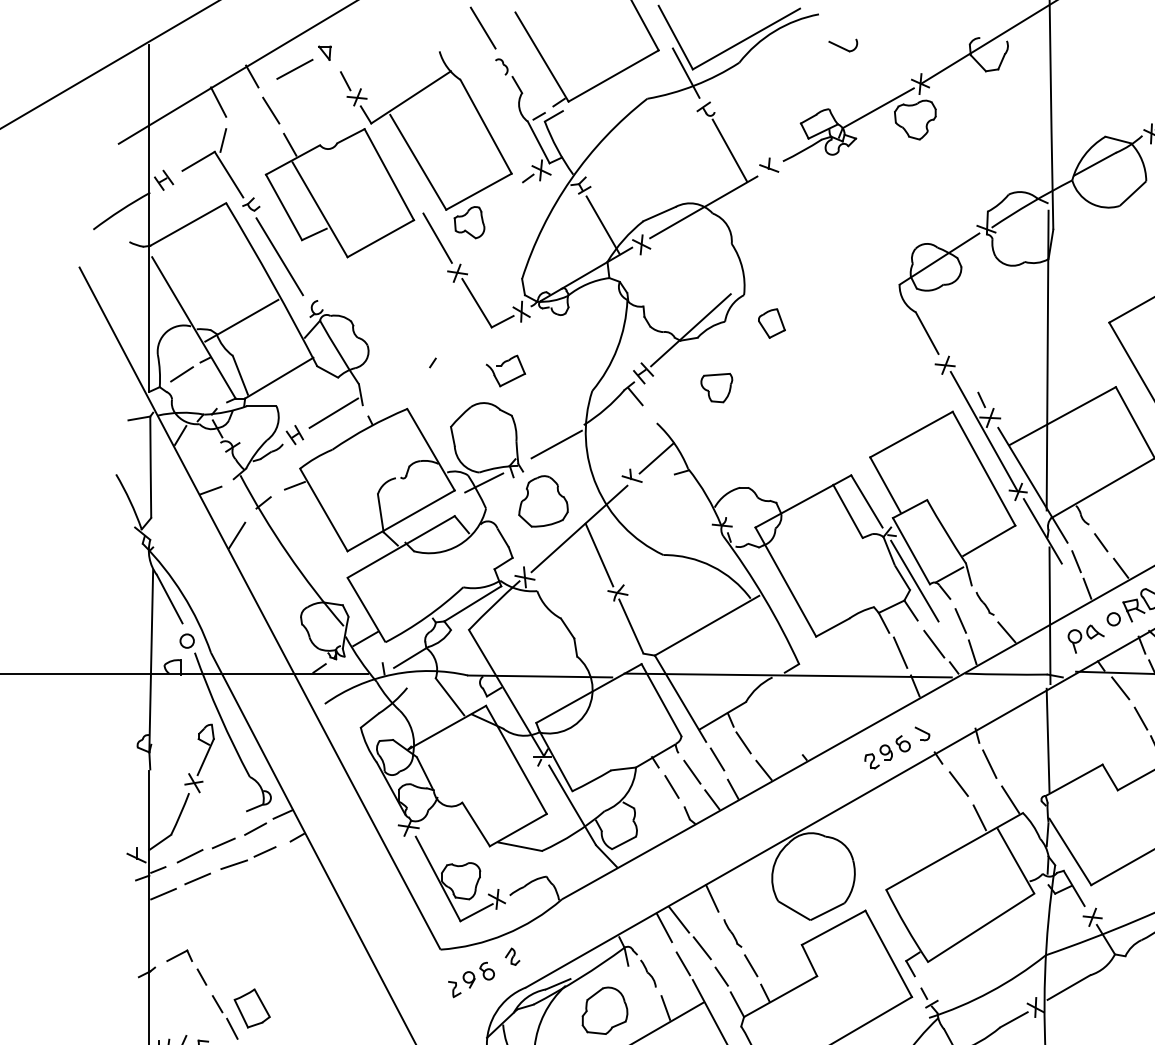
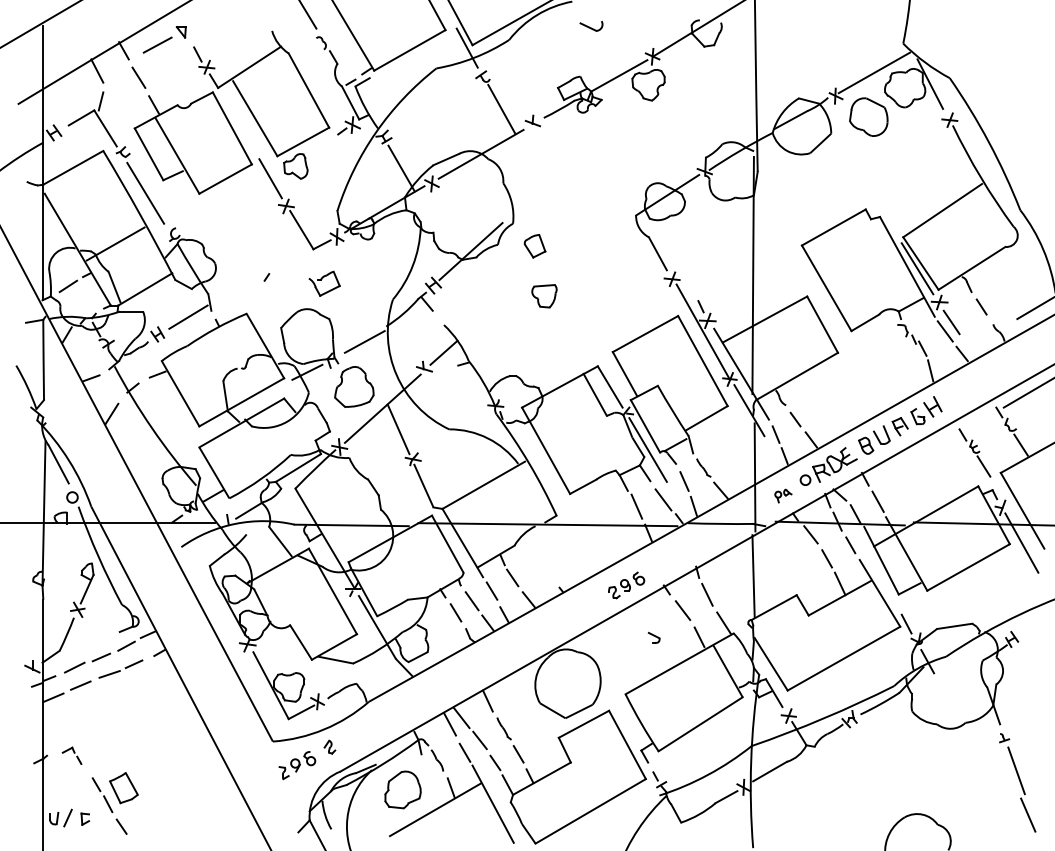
part: (716, 388) -> (544, 296), moved
part: (1085, 638) -> (783, 495), size x0.6
part: (921, 733) -> (653, 637), moved
part: (185, 967) -> (71, 755), size x0.6

